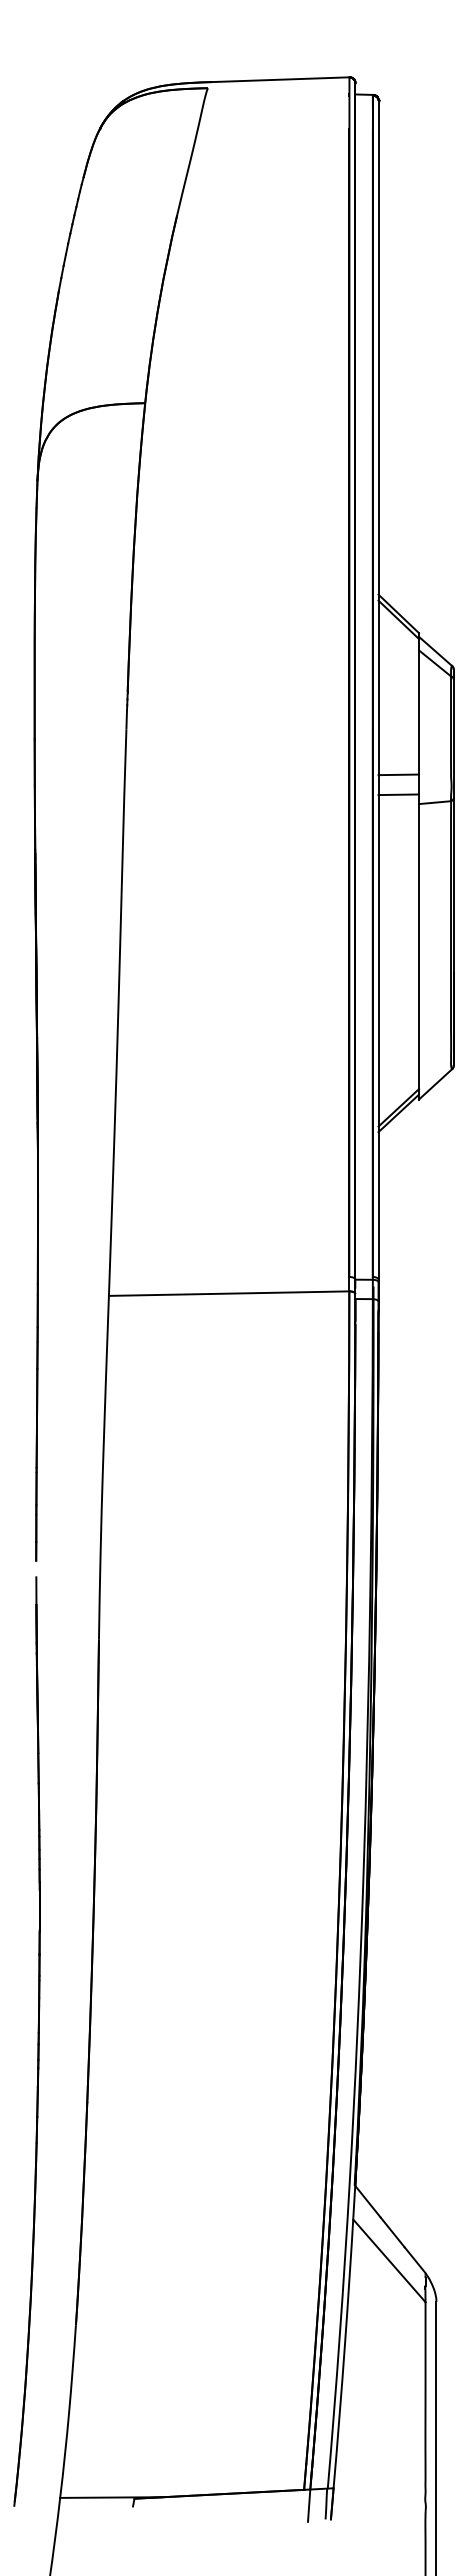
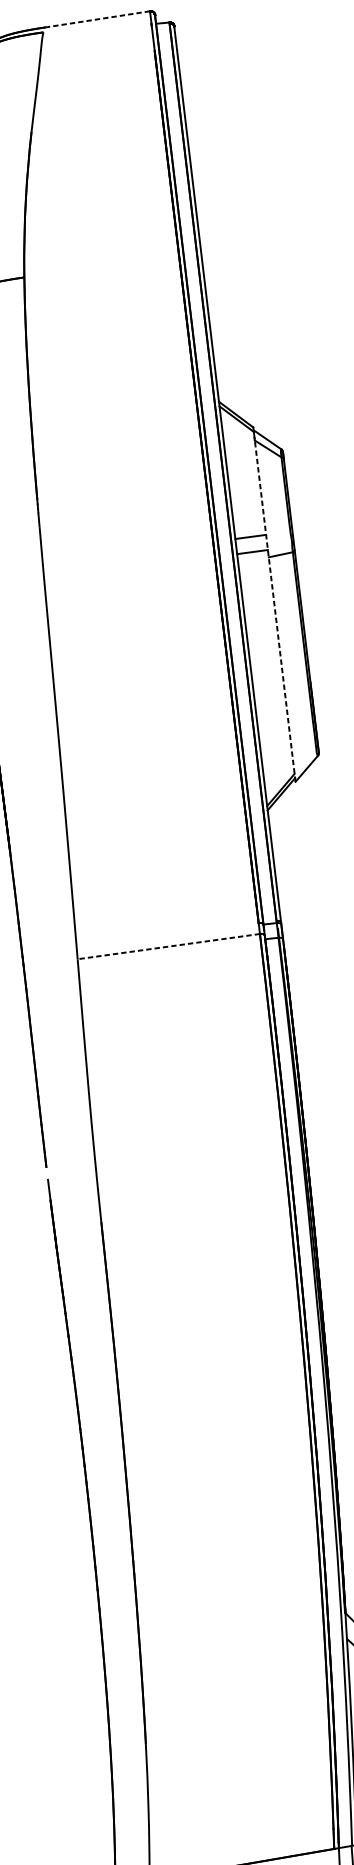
line: (280, 79) -> (97, 19), solid -> dashed
line: (419, 872) -> (275, 609), solid -> dashed
line: (228, 1293) -> (168, 946), solid -> dashed

